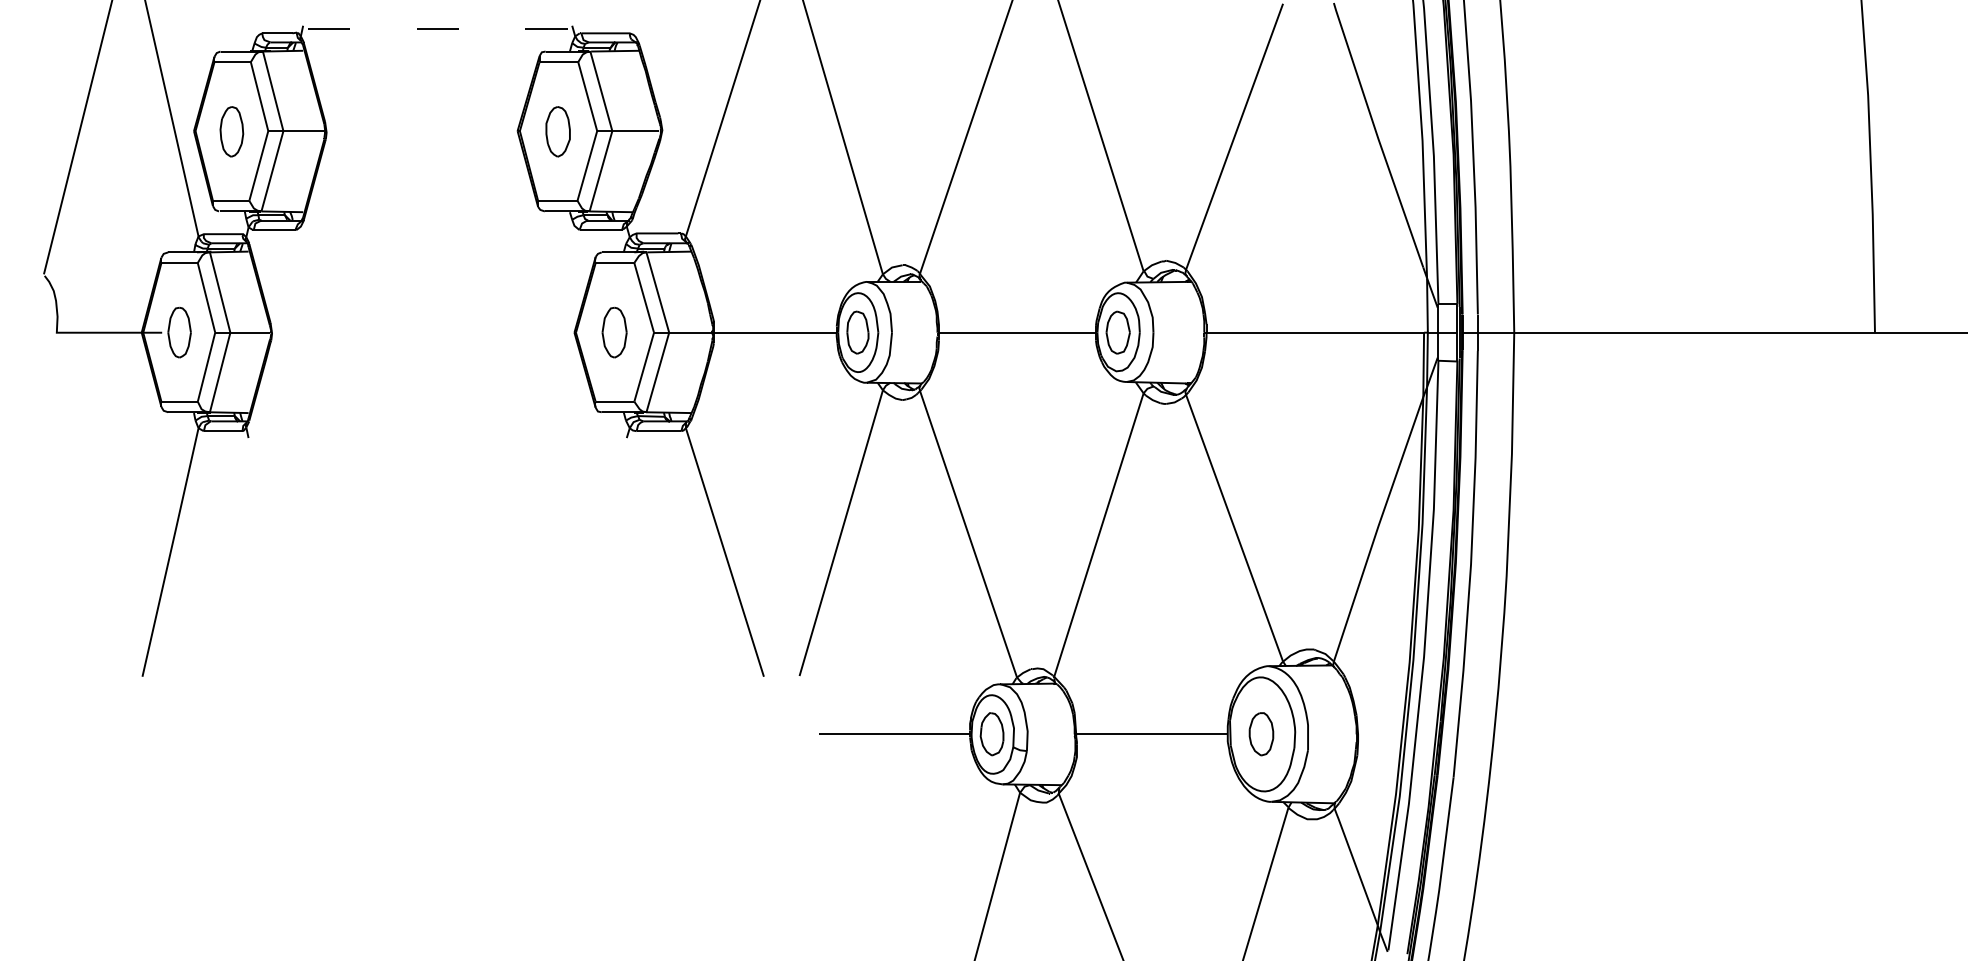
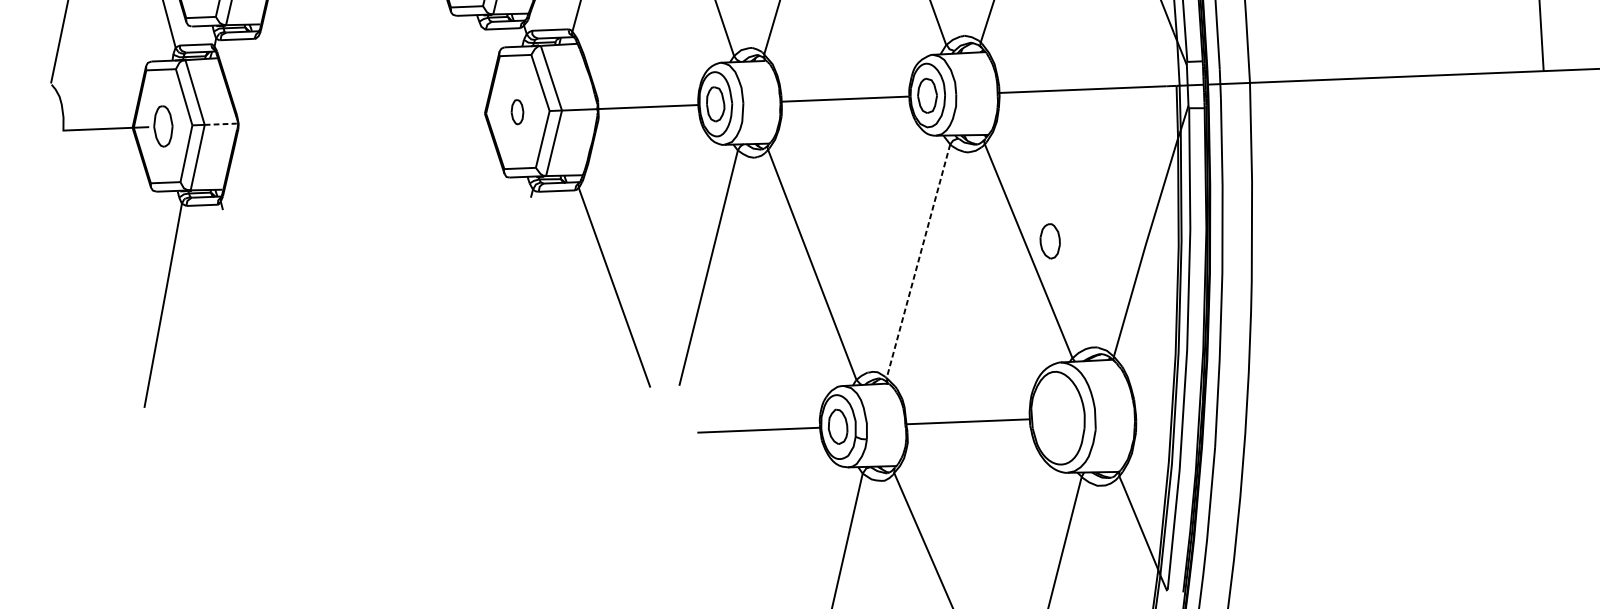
line: (250, 332) -> (221, 124), solid -> dashed
part: (614, 332) -> (517, 112), size x0.6
line: (1098, 535) -> (918, 261), solid -> dashed
part: (1261, 734) -> (1050, 241), moved

